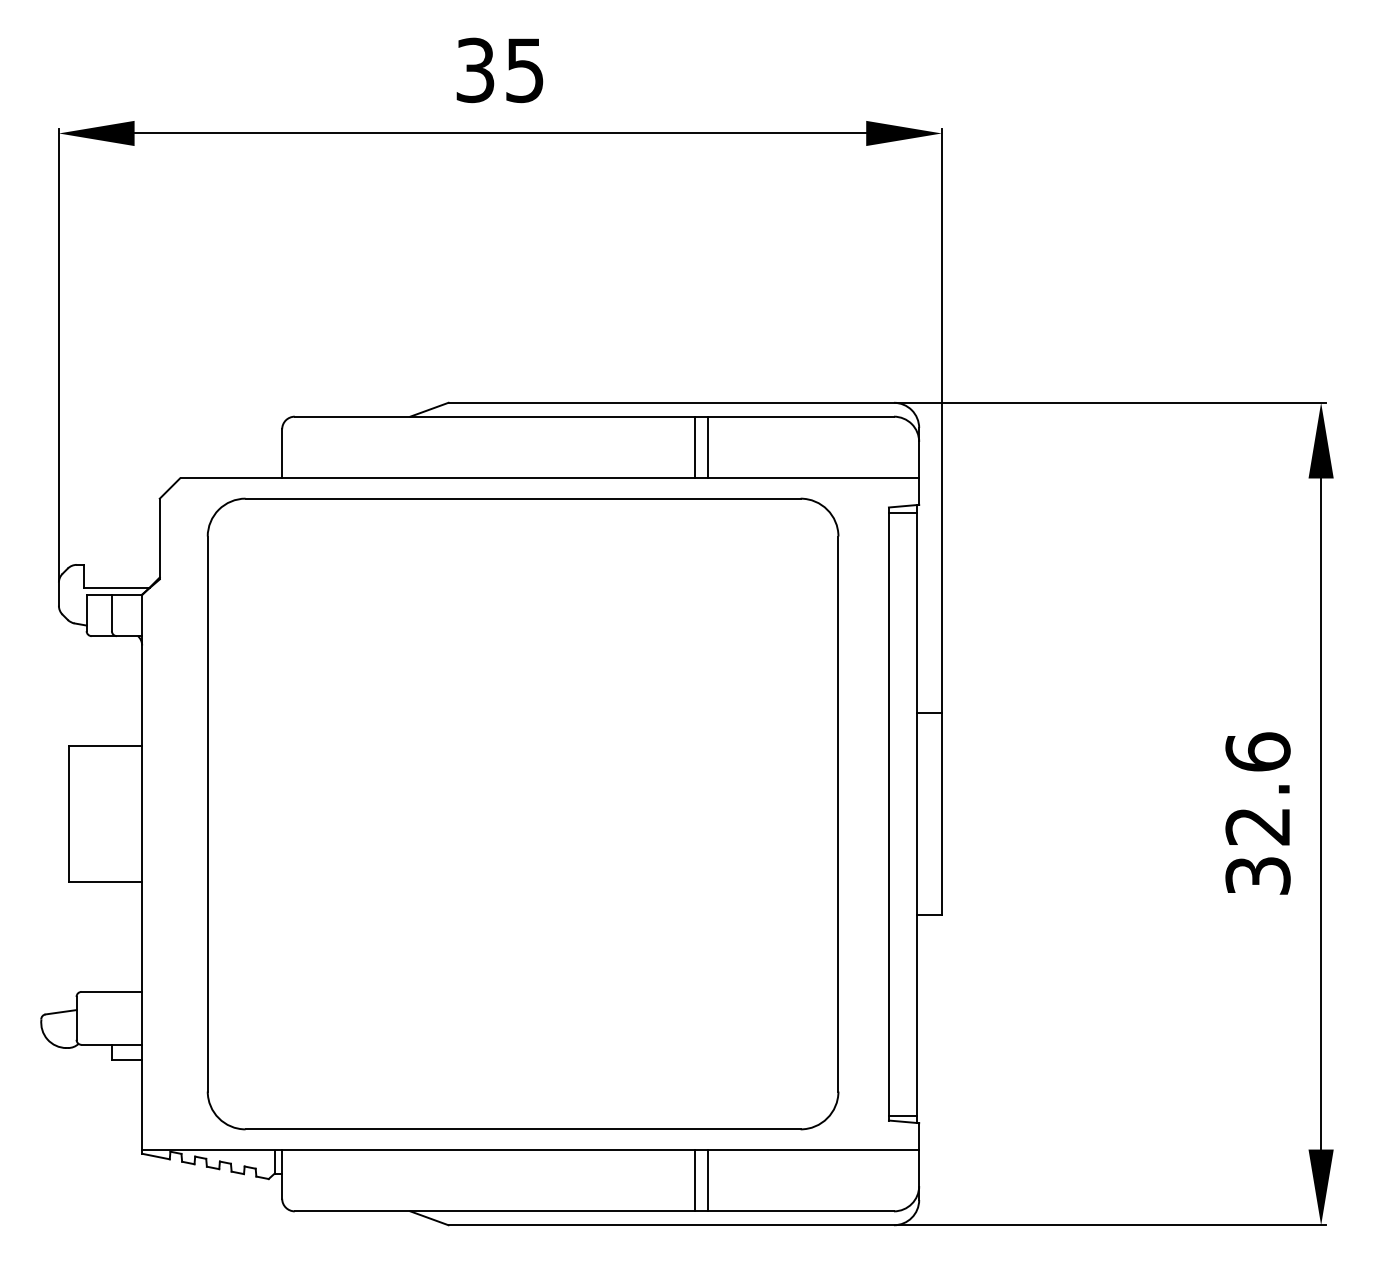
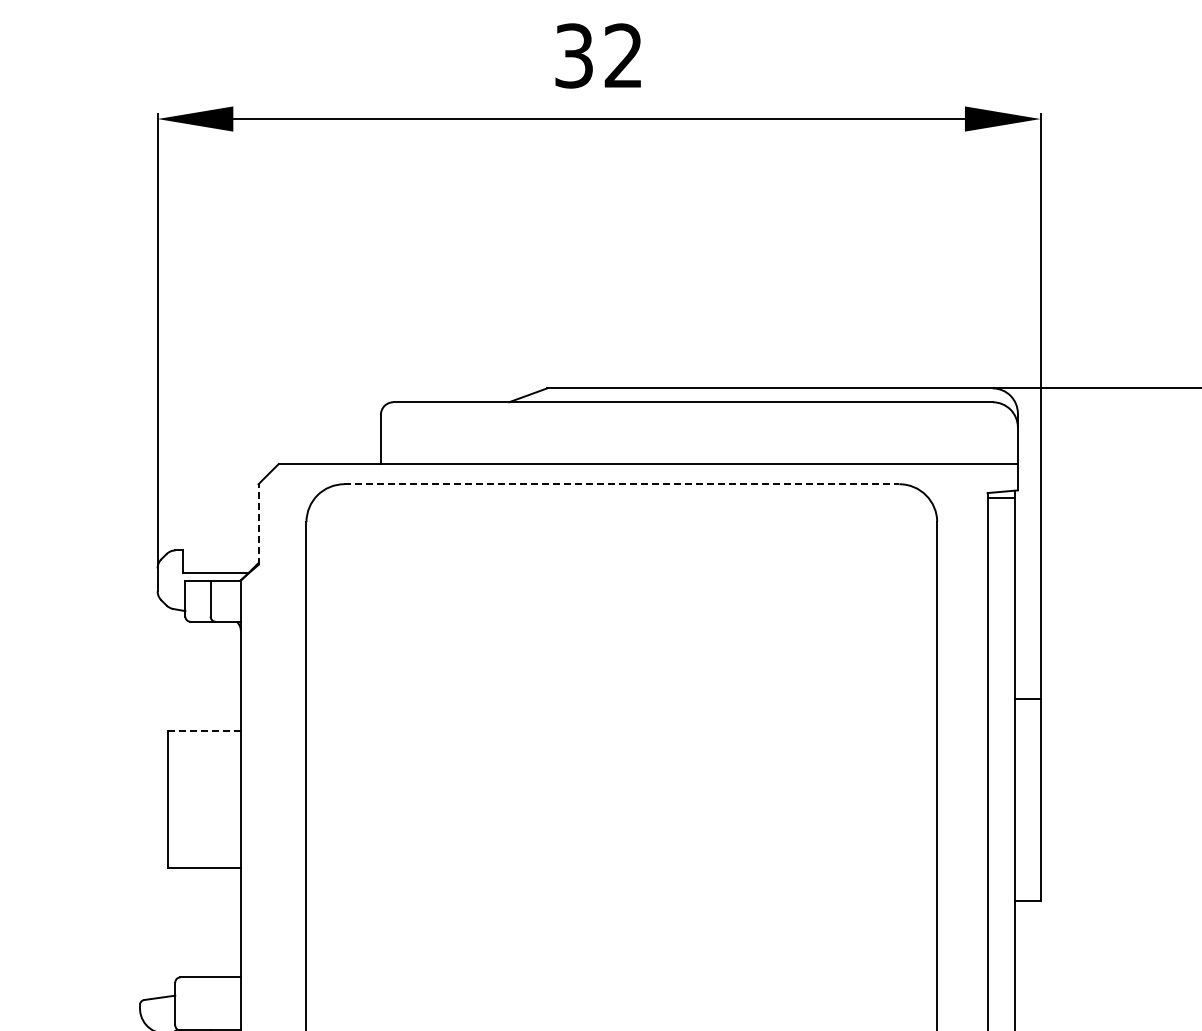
text: (524, 70) -> (623, 56), 35 -> 32
line: (694, 447) -> (793, 433), removed
line: (707, 447) -> (806, 433), removed
line: (523, 498) -> (622, 484), solid -> dashed
line: (159, 538) -> (258, 524), solid -> dashed
line: (105, 745) -> (204, 731), solid -> dashed

